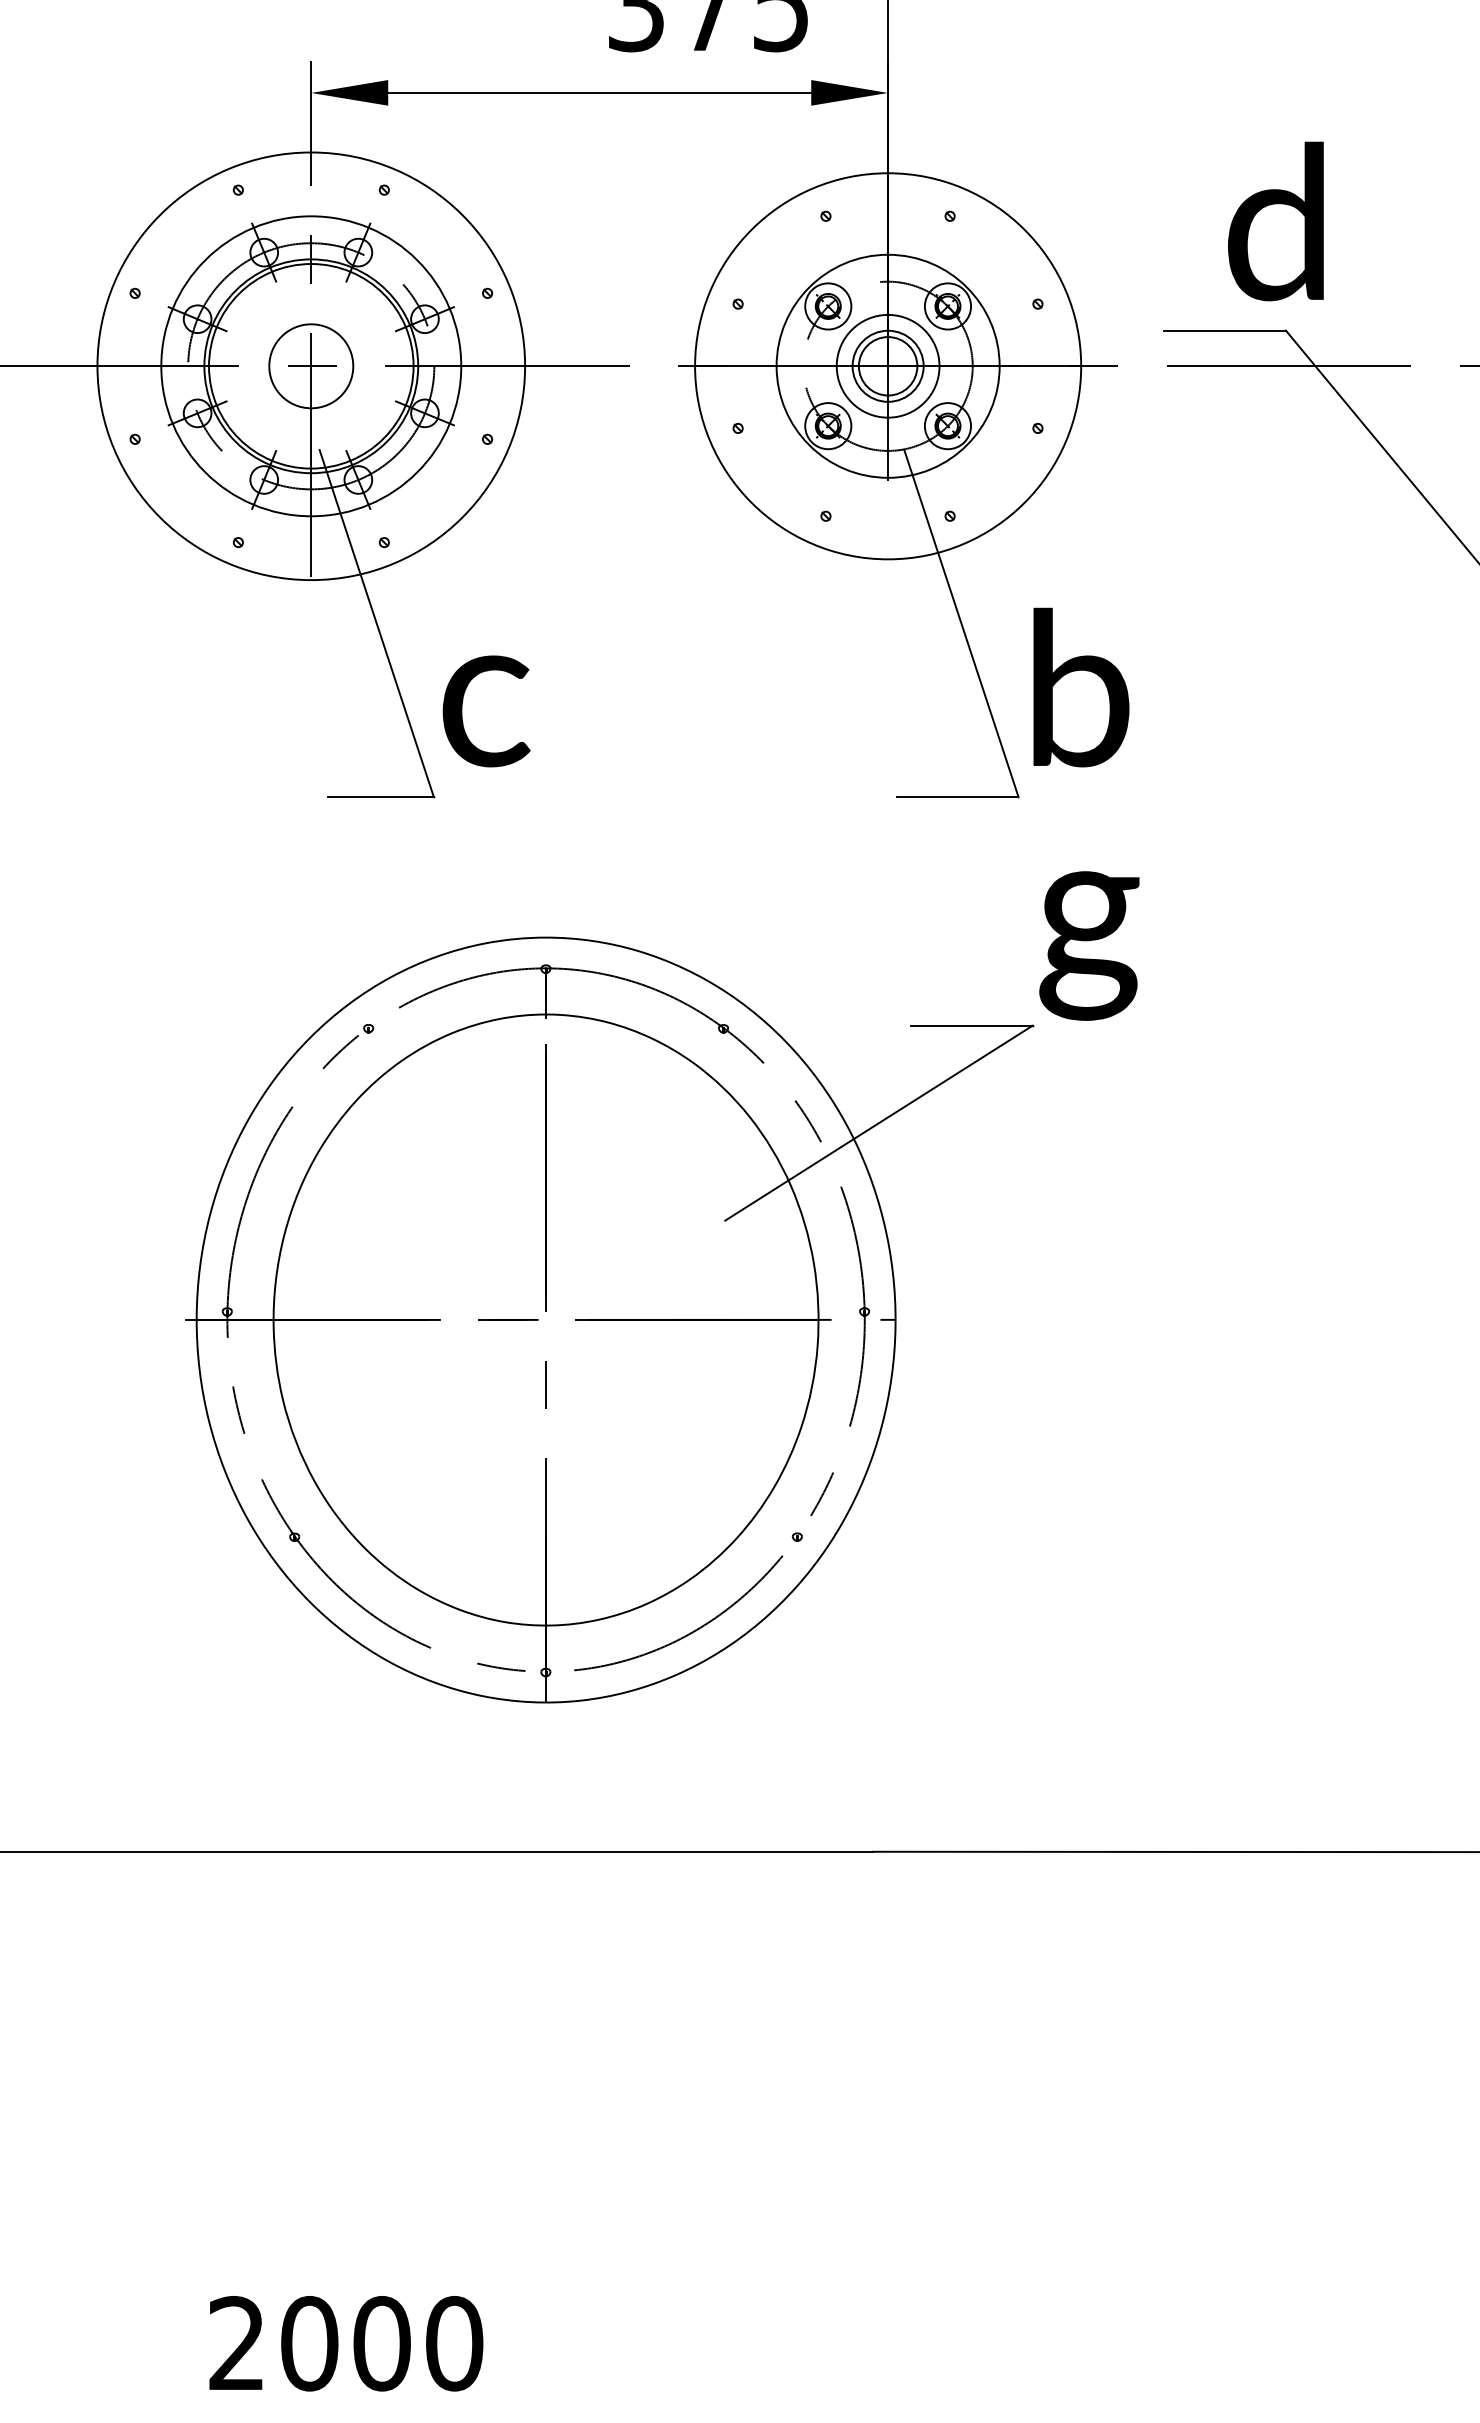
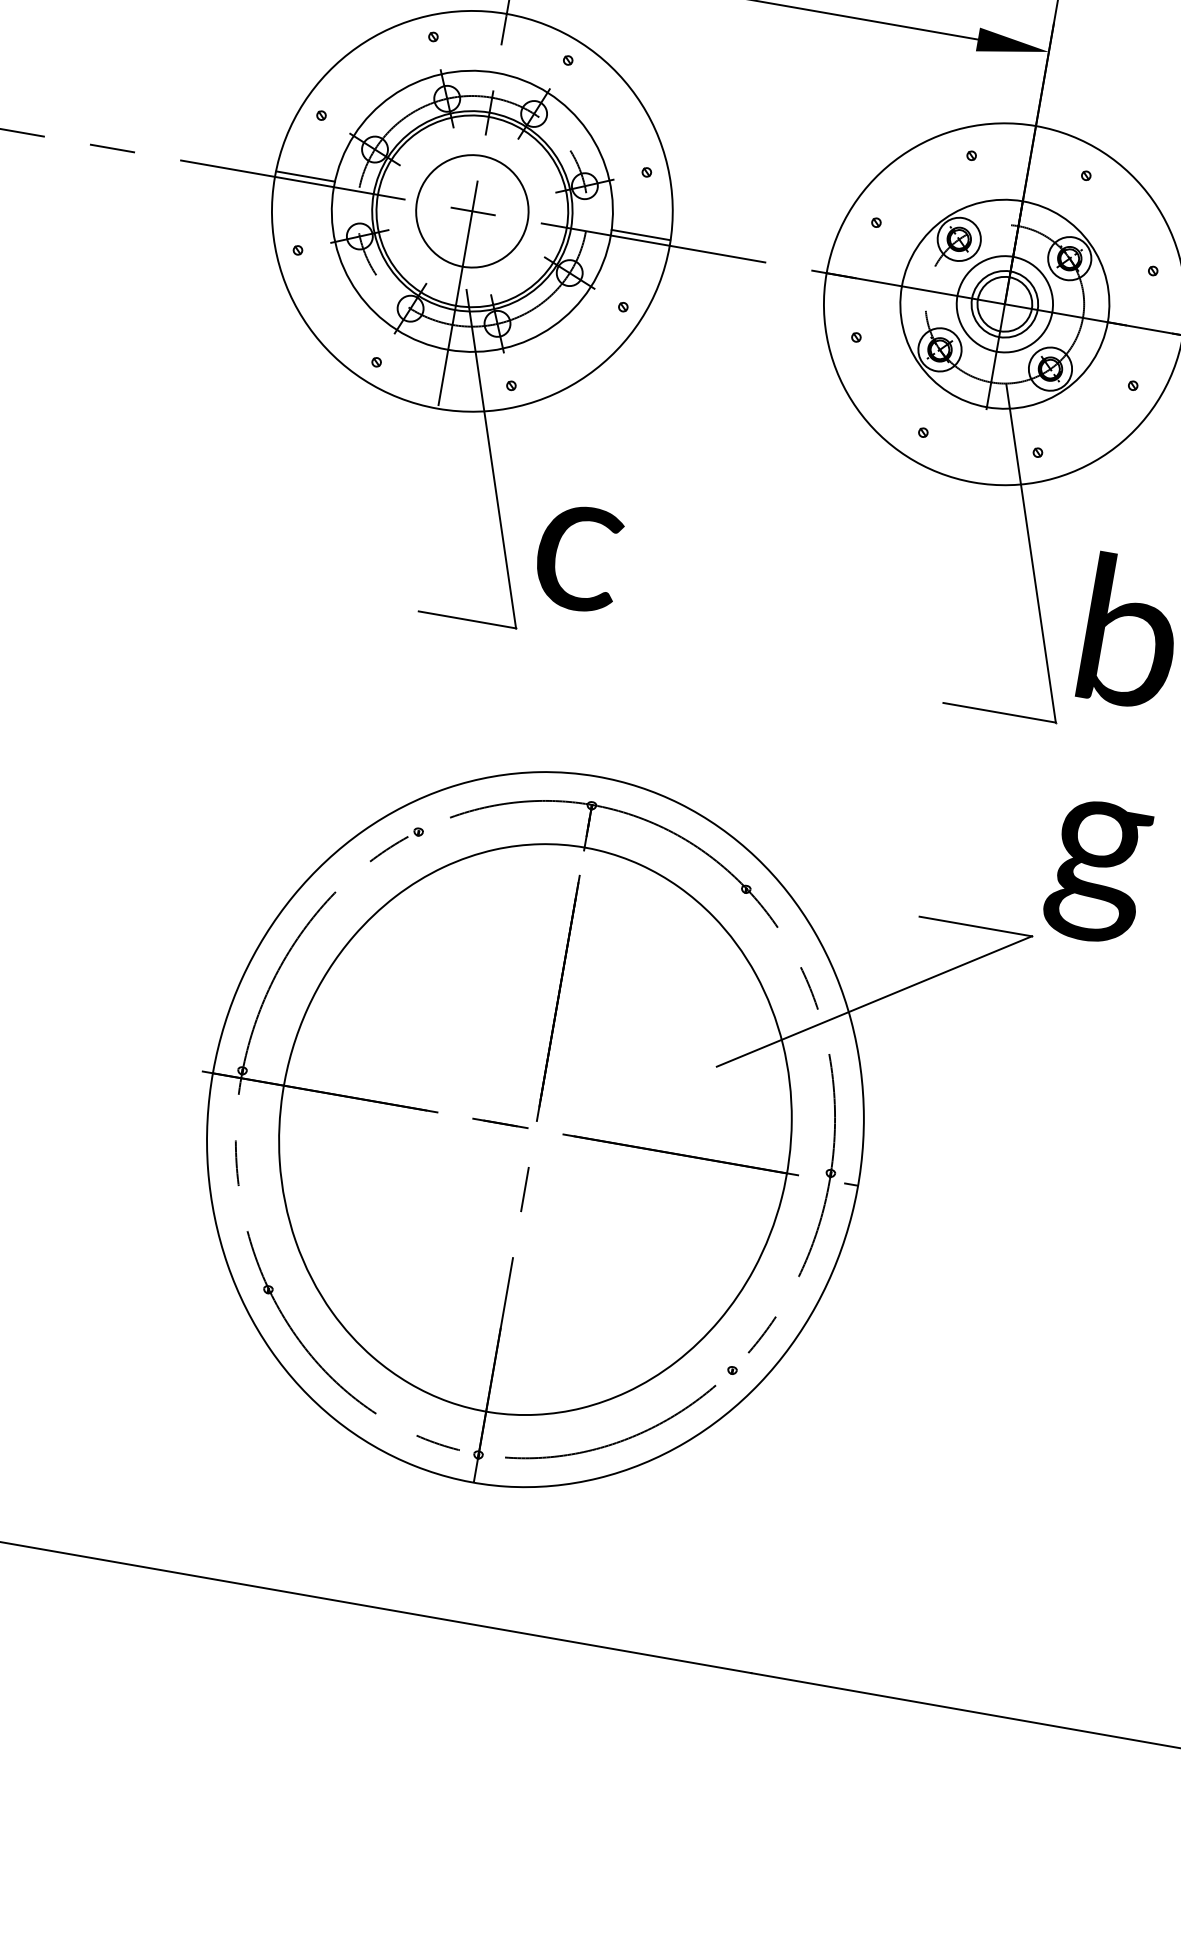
line: (129, 360) -> (305, 176), added
line: (492, 360) -> (640, 235), added
circle: (311, 366) -> (472, 211), size x1.43

